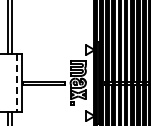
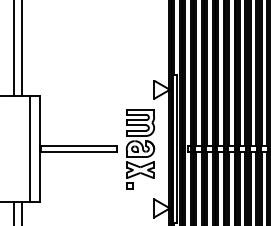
line: (16, 83) -> (29, 149), dashed -> solid

